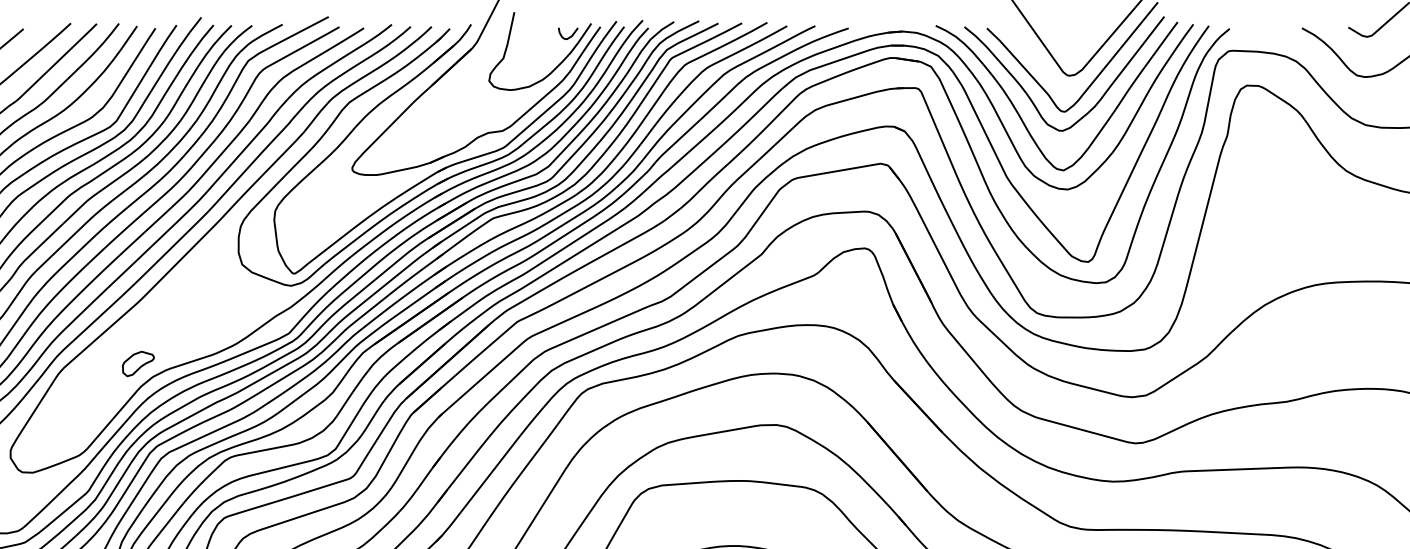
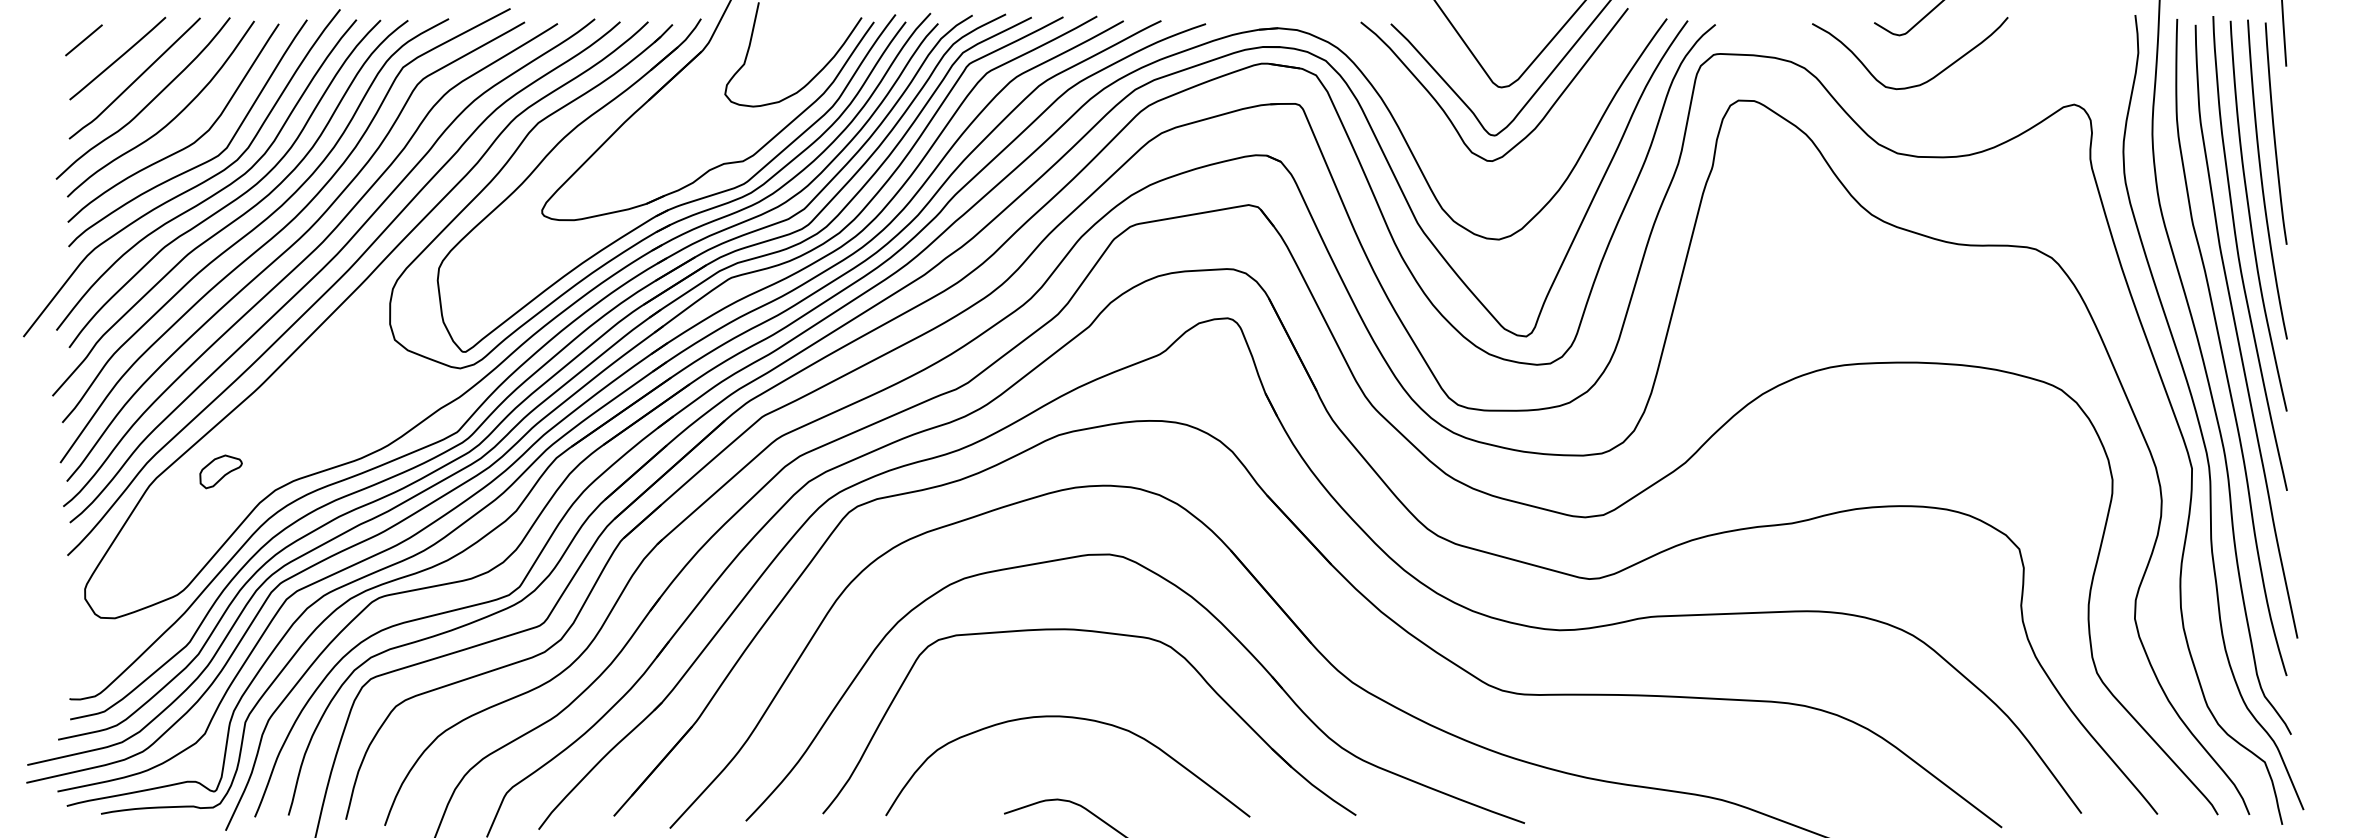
curve: (570, 36) -> (833, 34), removed
curve: (1020, 115) -> (1435, 140), removed
part: (138, 363) -> (220, 471), moved

